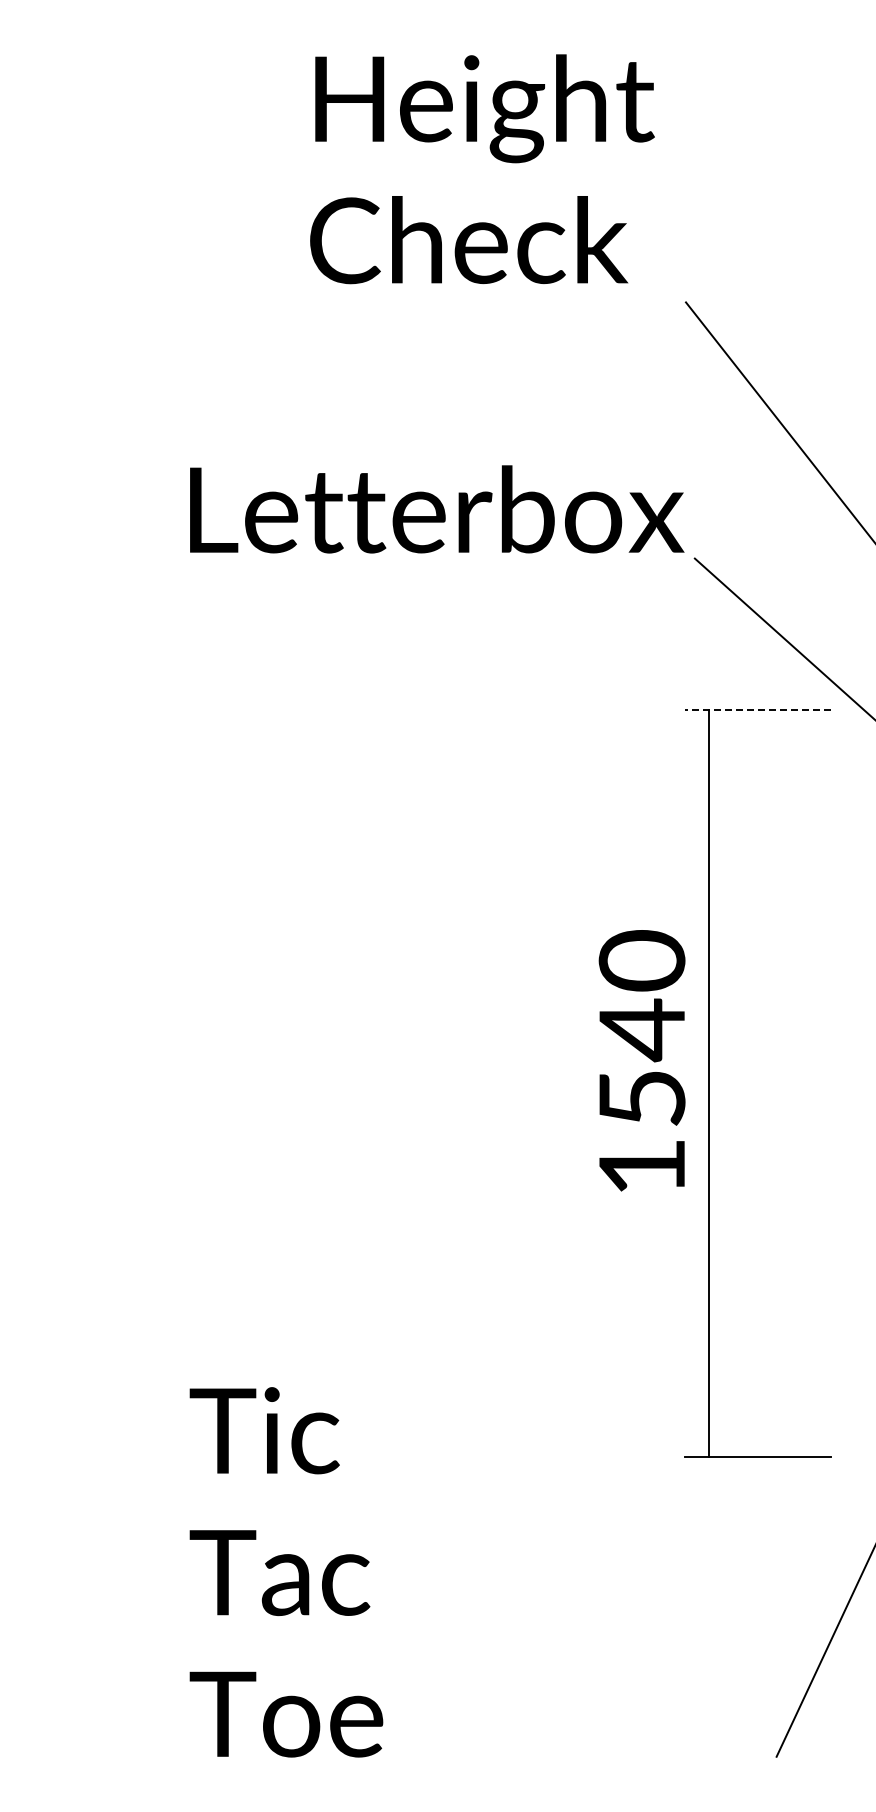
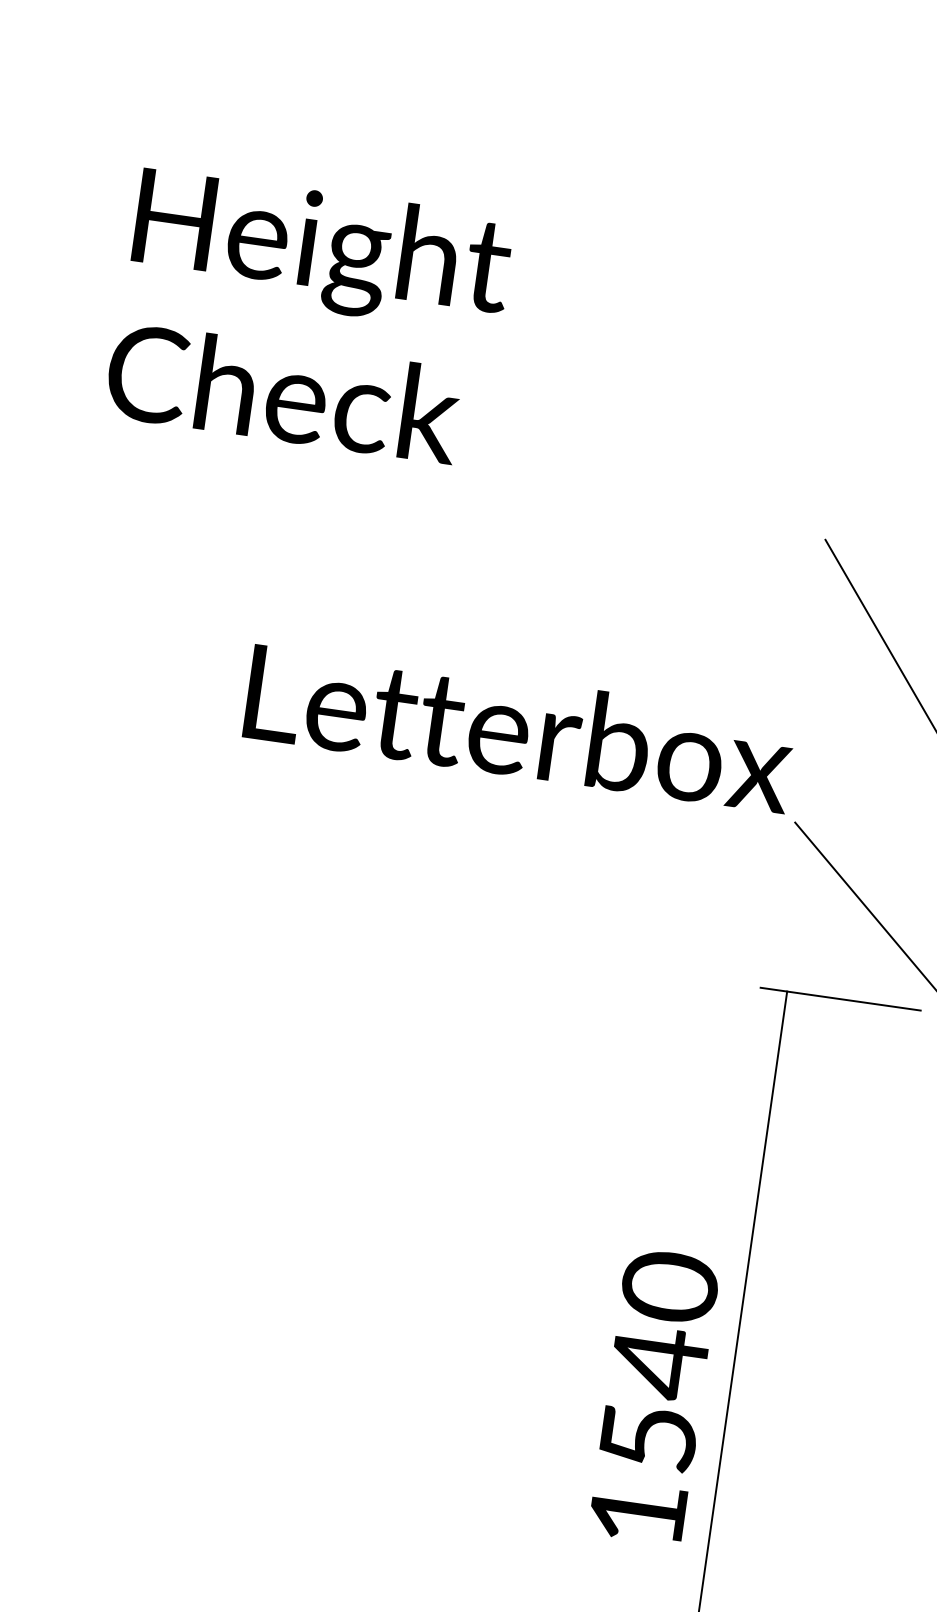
text: (482, 169) -> (309, 317), moved
line: (757, 710) -> (840, 999), dashed -> solid
text: (641, 1060) -> (653, 1396), moved

